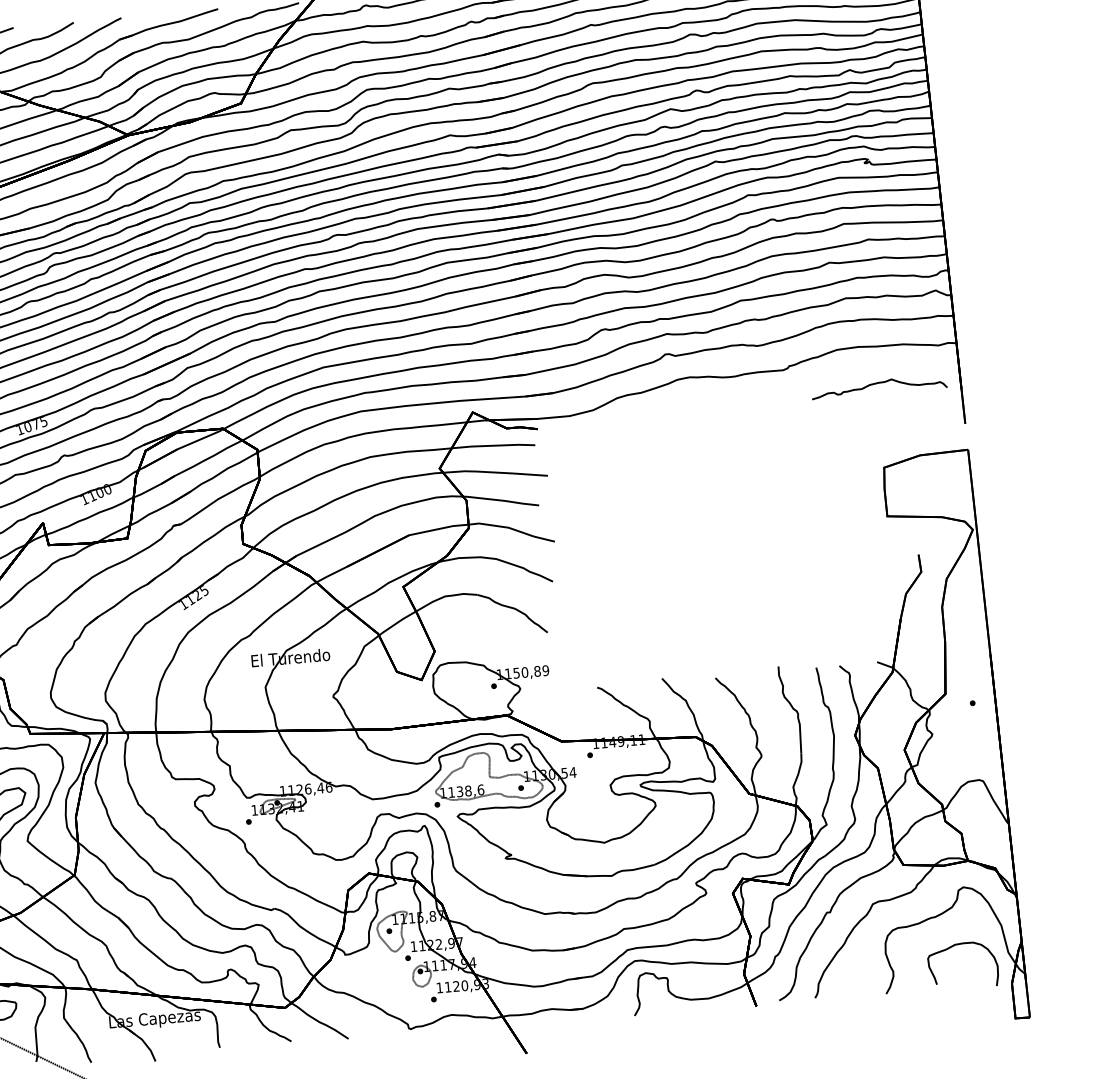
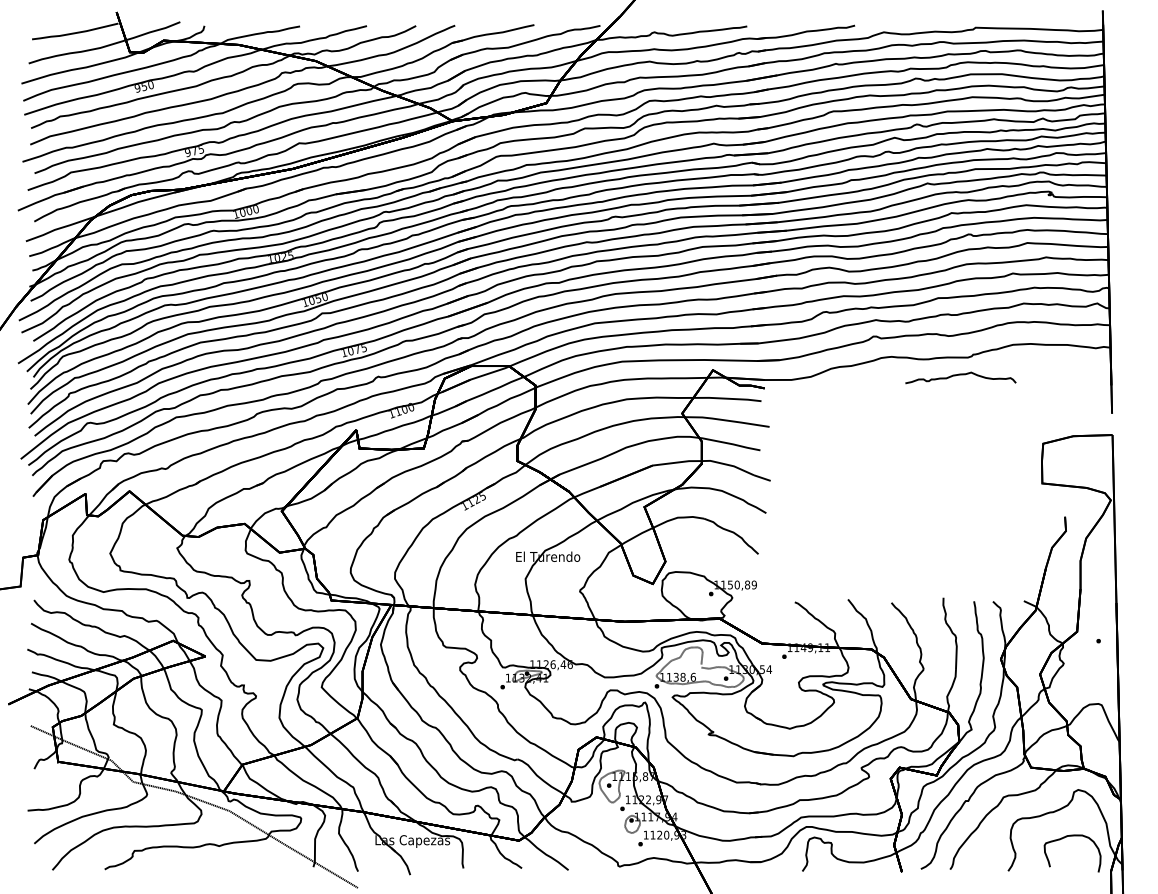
curve: (878, 384) -> (960, 375), moved

